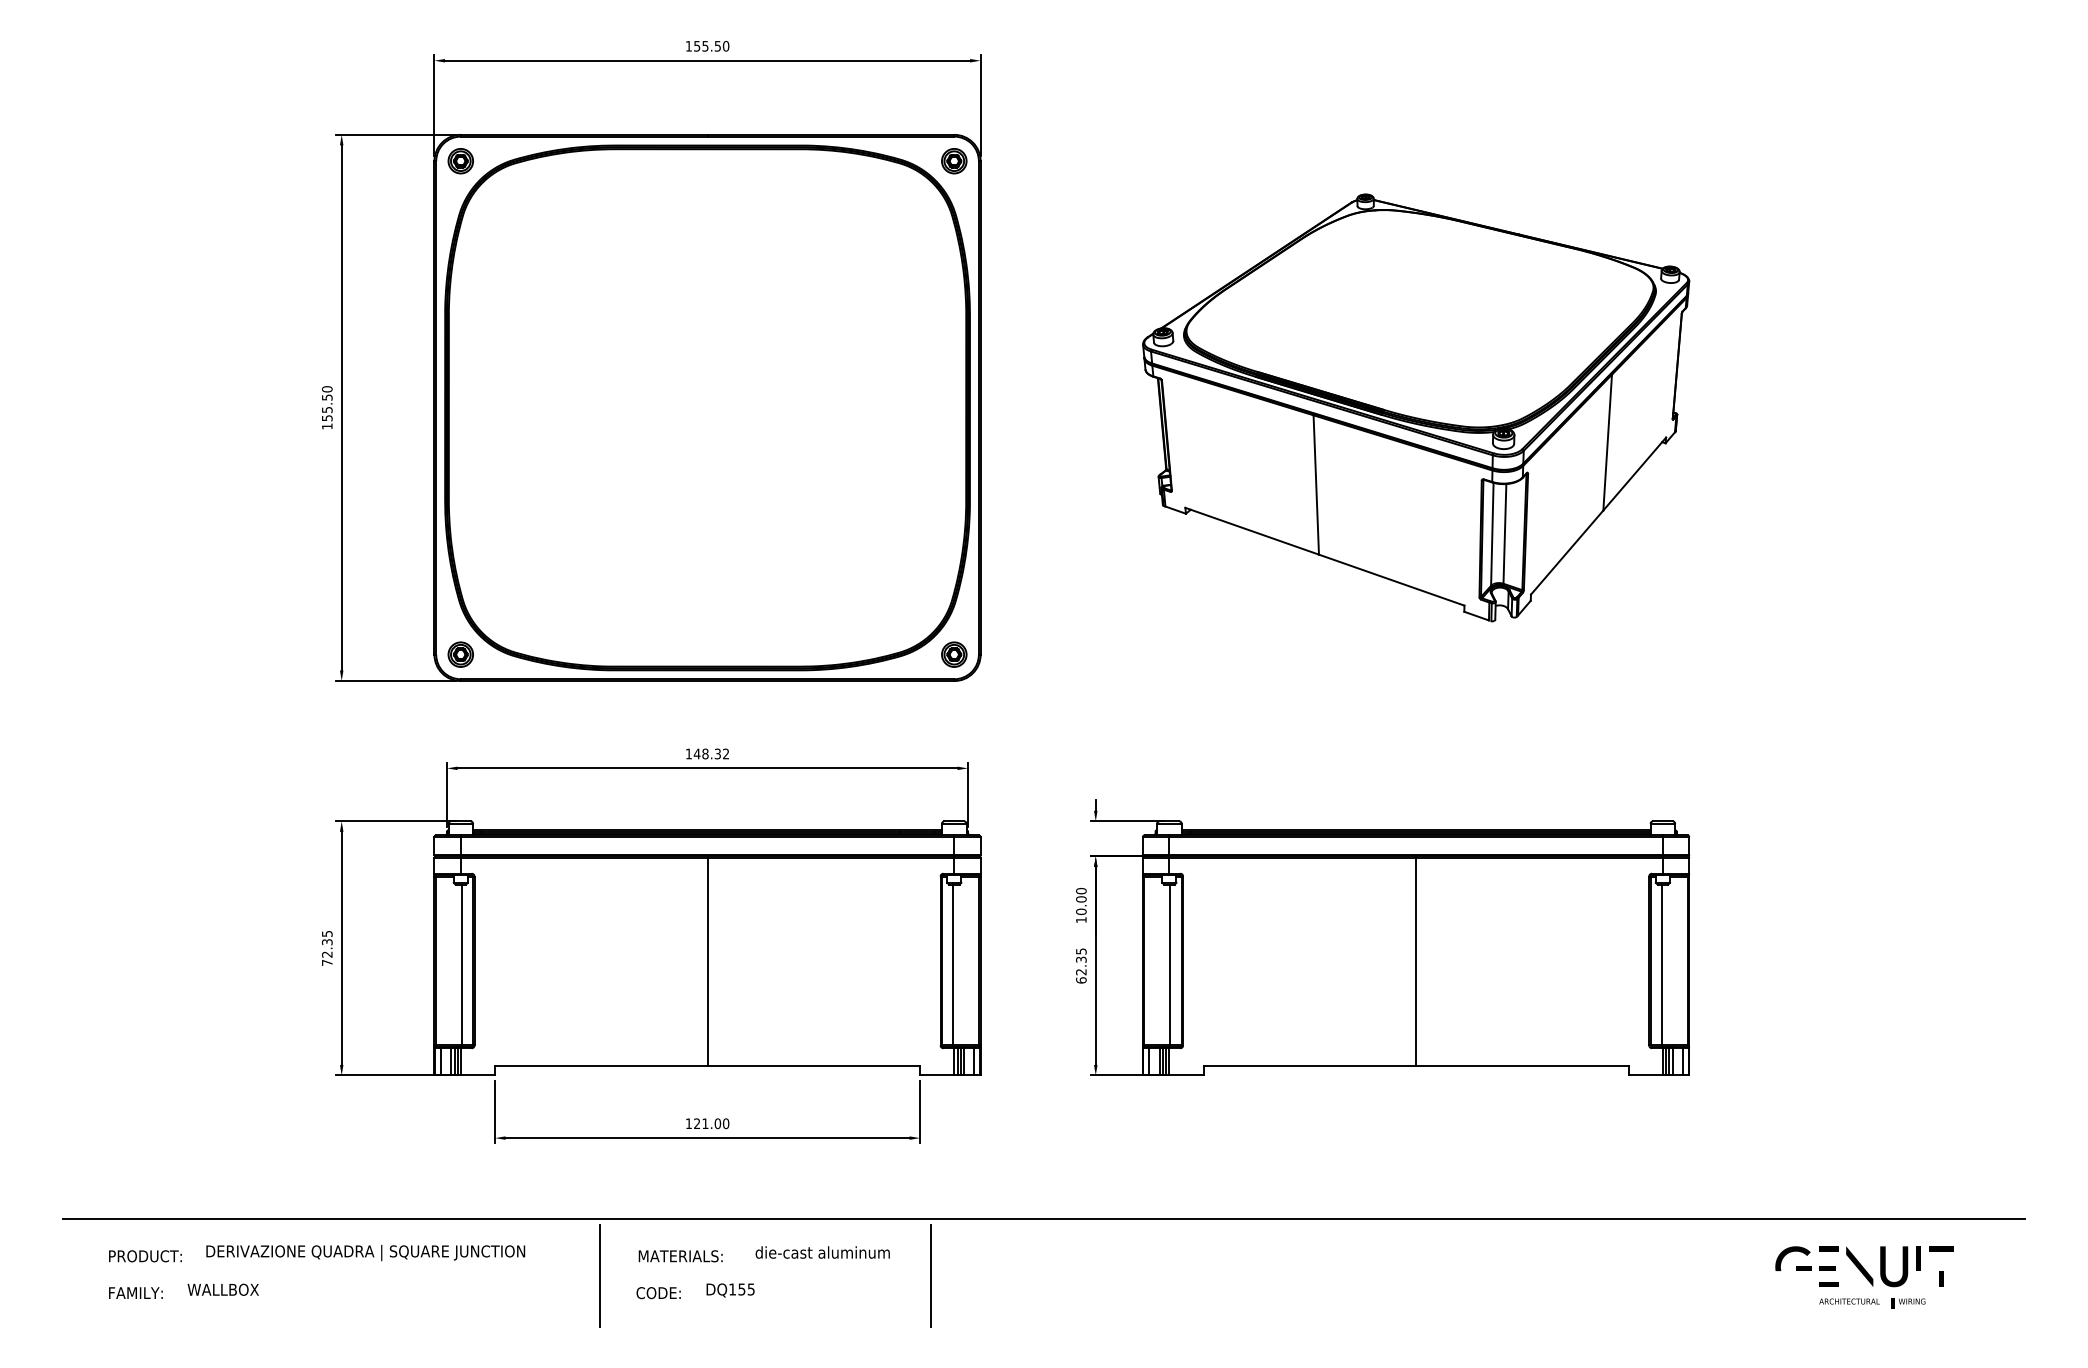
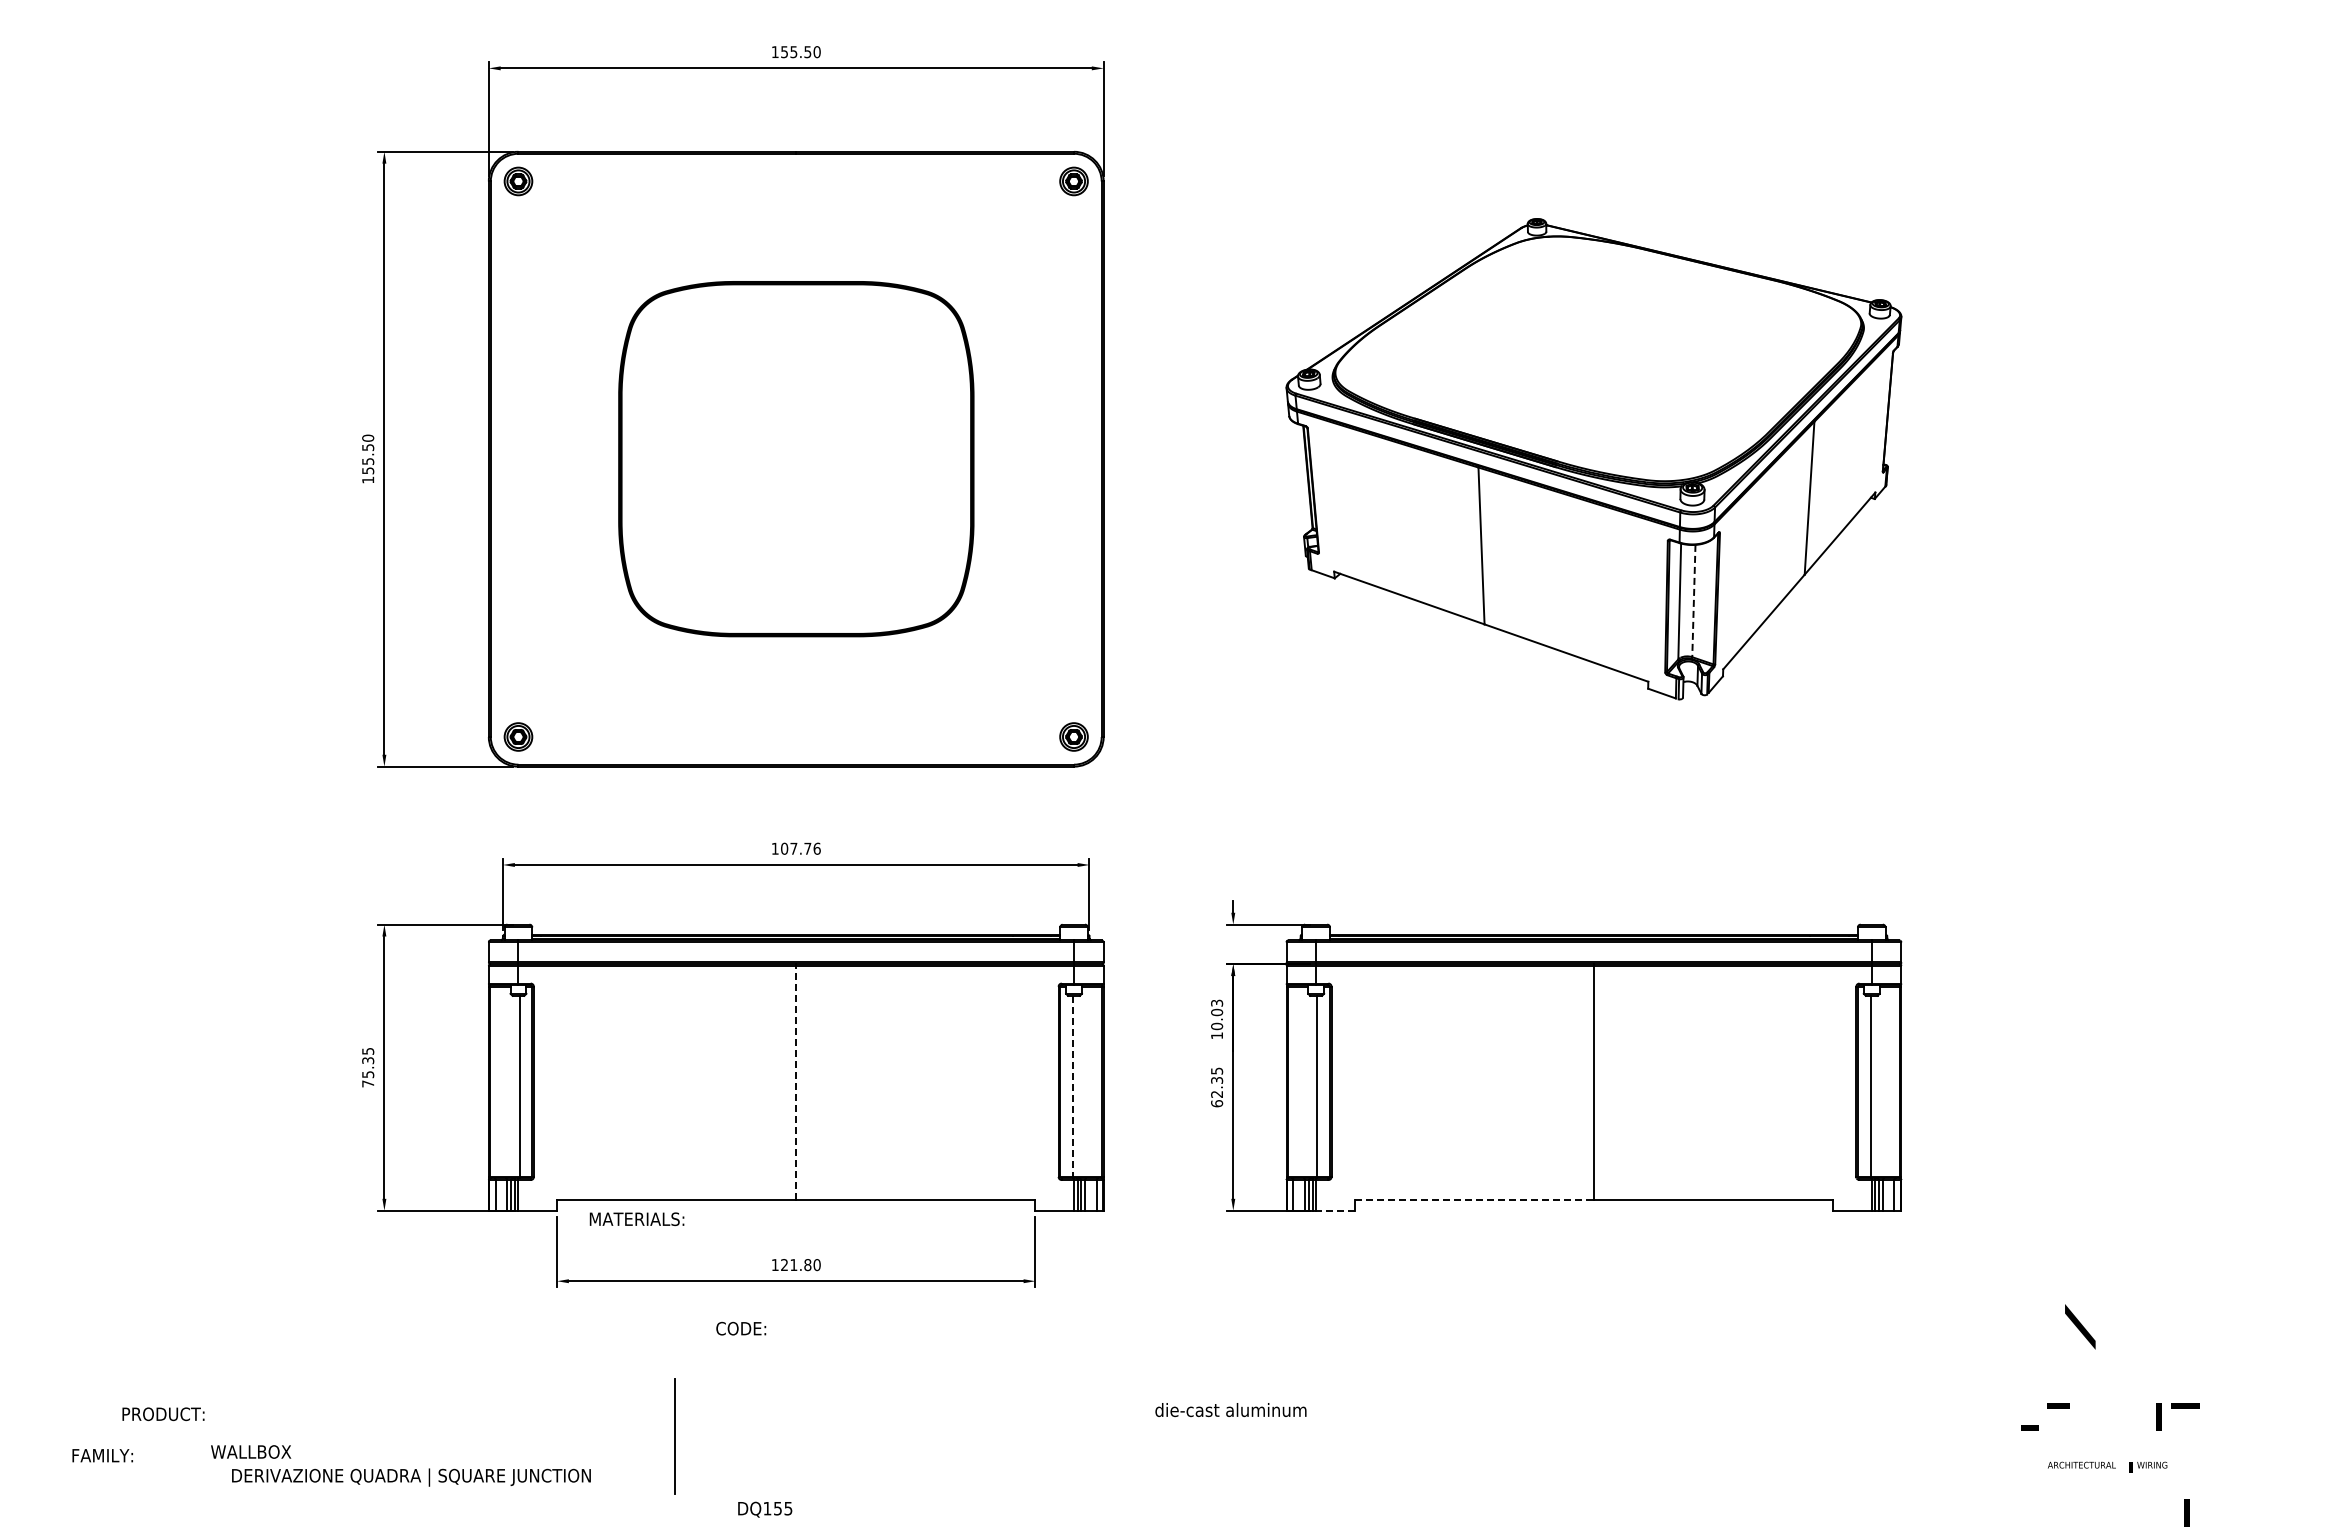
part: (707, 407) -> (796, 458), size x0.6
line: (1504, 534) -> (1693, 601), solid -> dashed
text: (711, 753) -> (800, 848), 148.32 -> 107.76
text: (1081, 890) -> (1217, 1002), 10.00 -> 10.03
text: (327, 954) -> (368, 1074), 72.35 -> 75.35
line: (707, 961) -> (796, 1082), solid -> dashed
line: (952, 965) -> (1072, 1086), solid -> dashed
line: (1310, 1066) -> (1474, 1200), solid -> dashed
line: (1185, 1075) -> (1334, 1210), solid -> dashed
text: (717, 1123) -> (807, 1264), 121.00 -> 121.80
line: (1043, 1218) -> (1174, 1371), removed
text: (365, 1252) -> (411, 1477), moved
text: (822, 1252) -> (1230, 1410), moved
part: (1790, 1252) -> (2015, 1410), removed
text: (680, 1256) -> (636, 1219), moved
part: (1859, 1266) -> (2080, 1326), moved
fill: (1893, 1267) -> (2131, 1426), removed
fill: (1827, 1268) -> (2056, 1427), removed
line: (930, 1276) -> (1047, 1436), removed
fill: (1941, 1278) -> (2185, 1439), removed
fill: (1828, 1284) -> (2058, 1446), removed
text: (730, 1290) -> (765, 1509), moved
text: (135, 1292) -> (102, 1455), moved
text: (658, 1292) -> (741, 1328), moved
part: (1942, 1343) -> (2186, 1512), added

